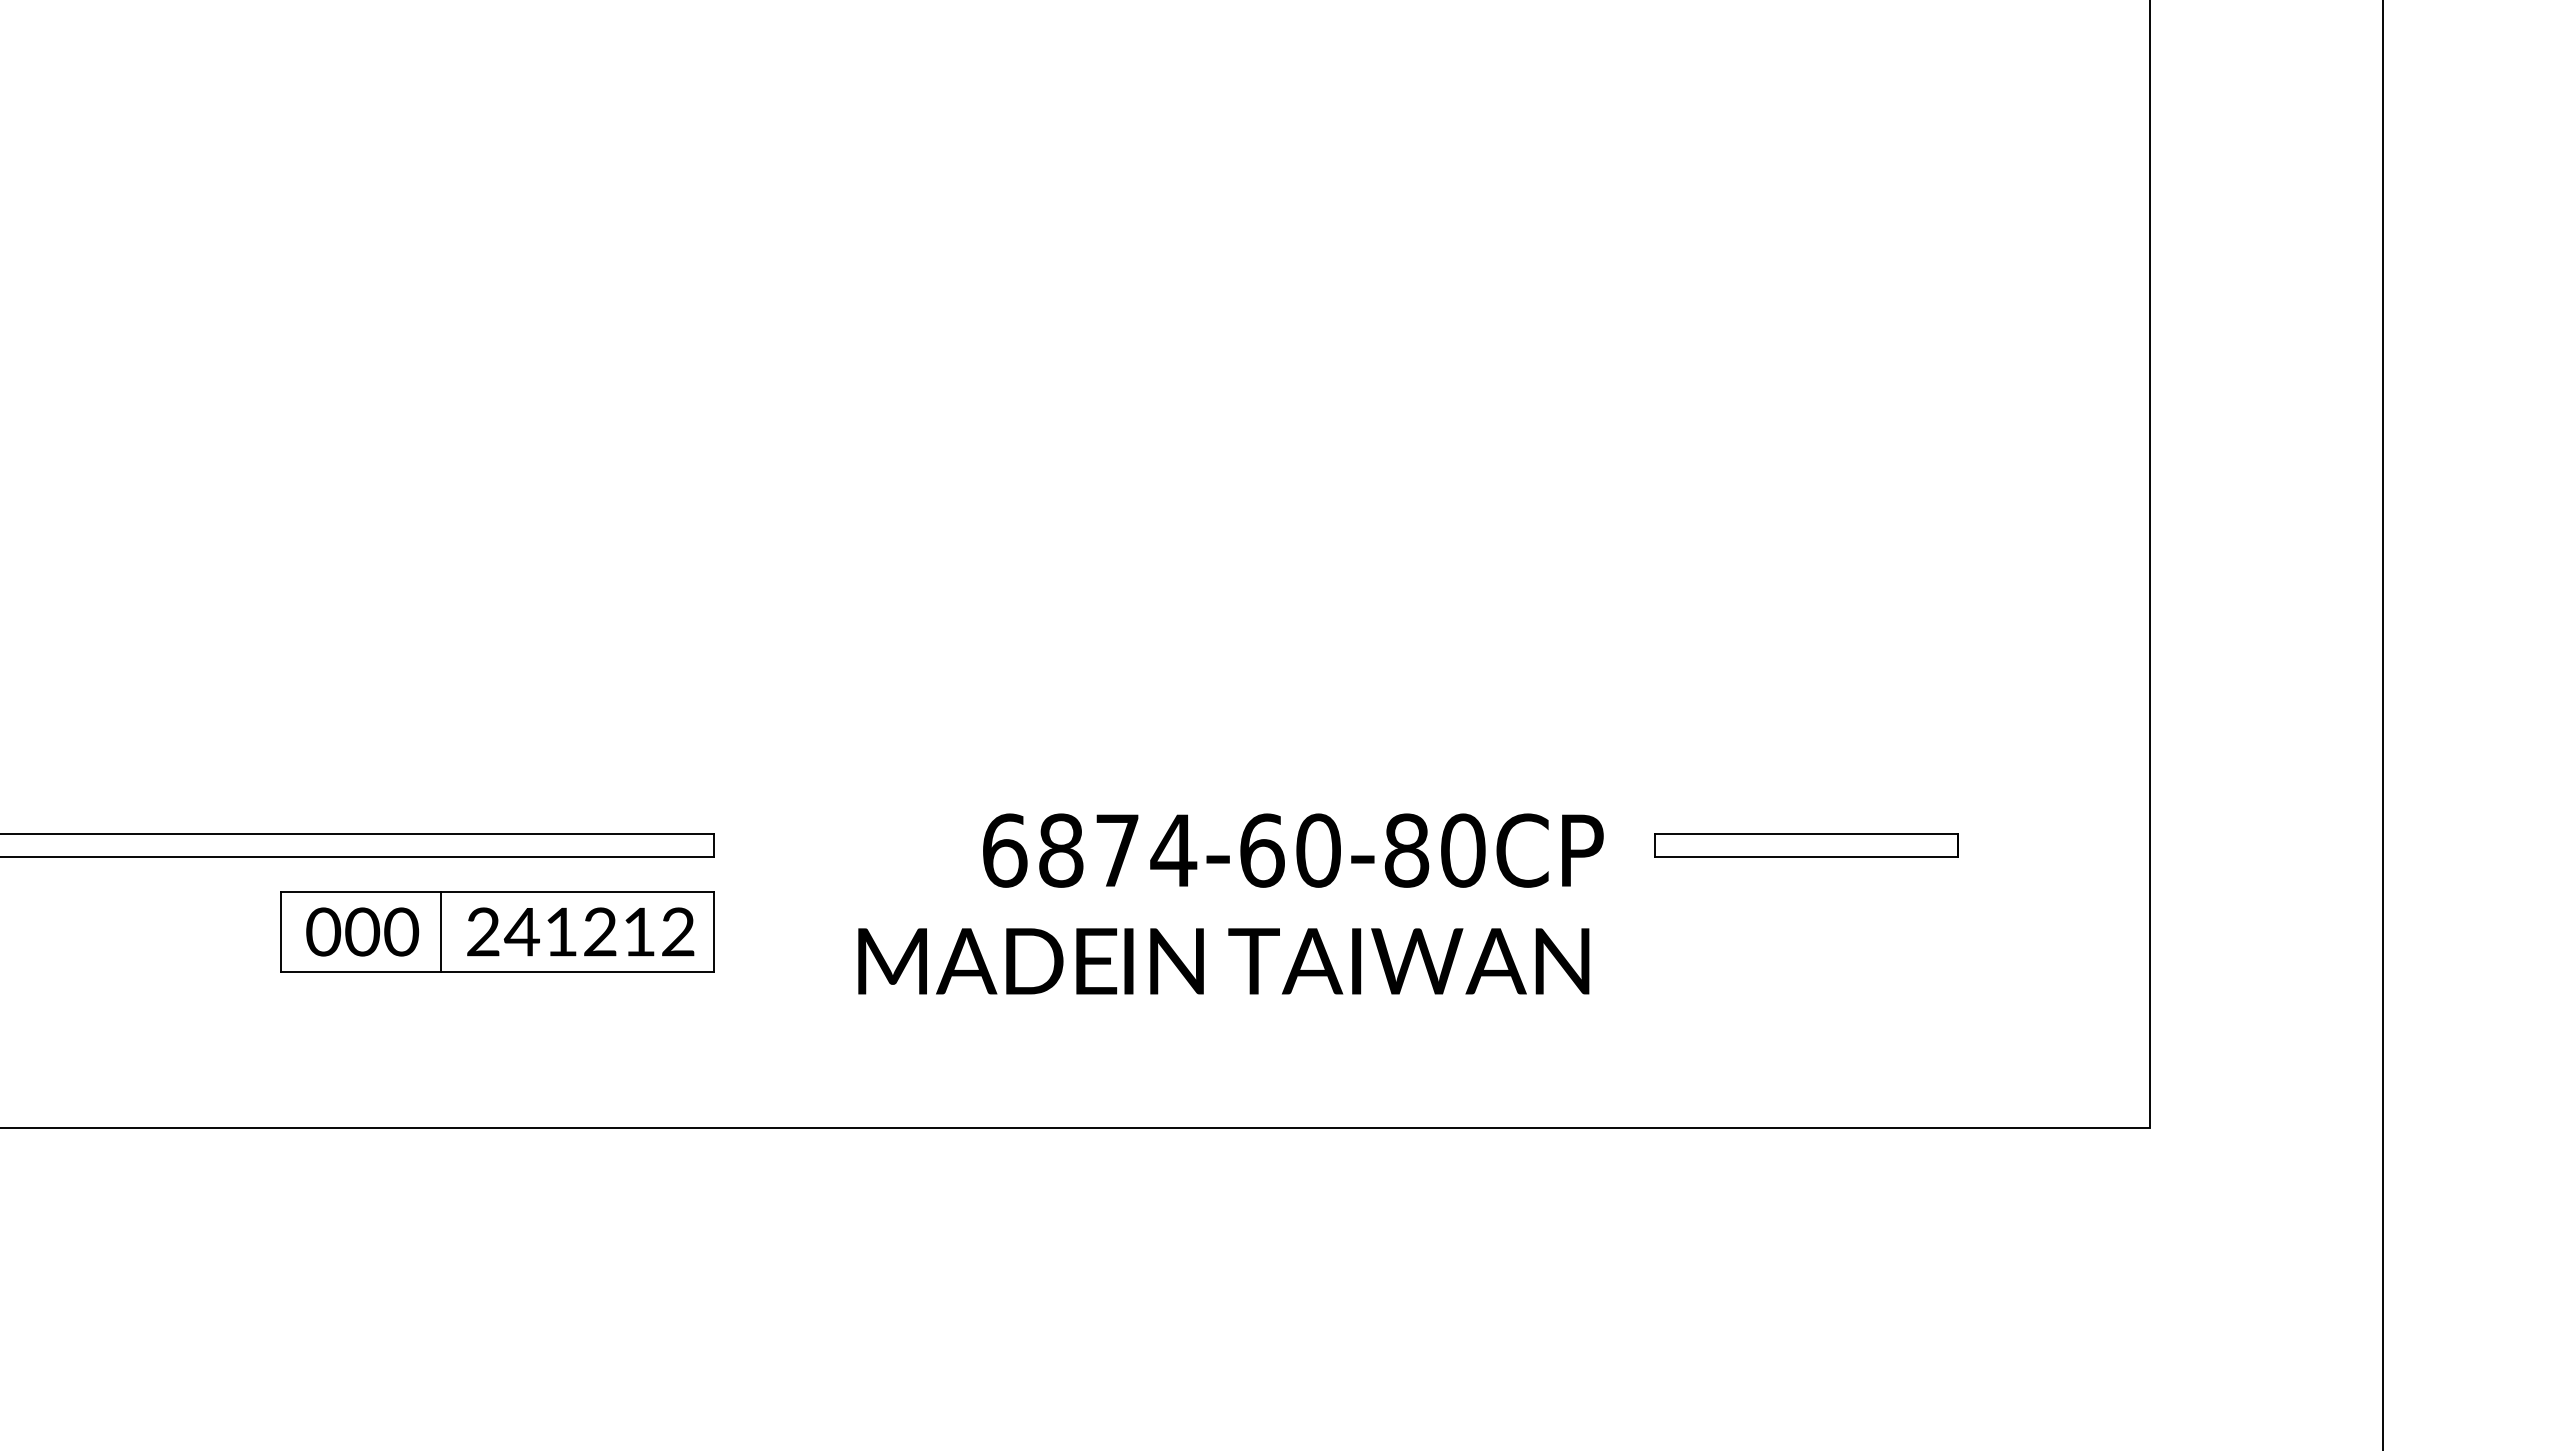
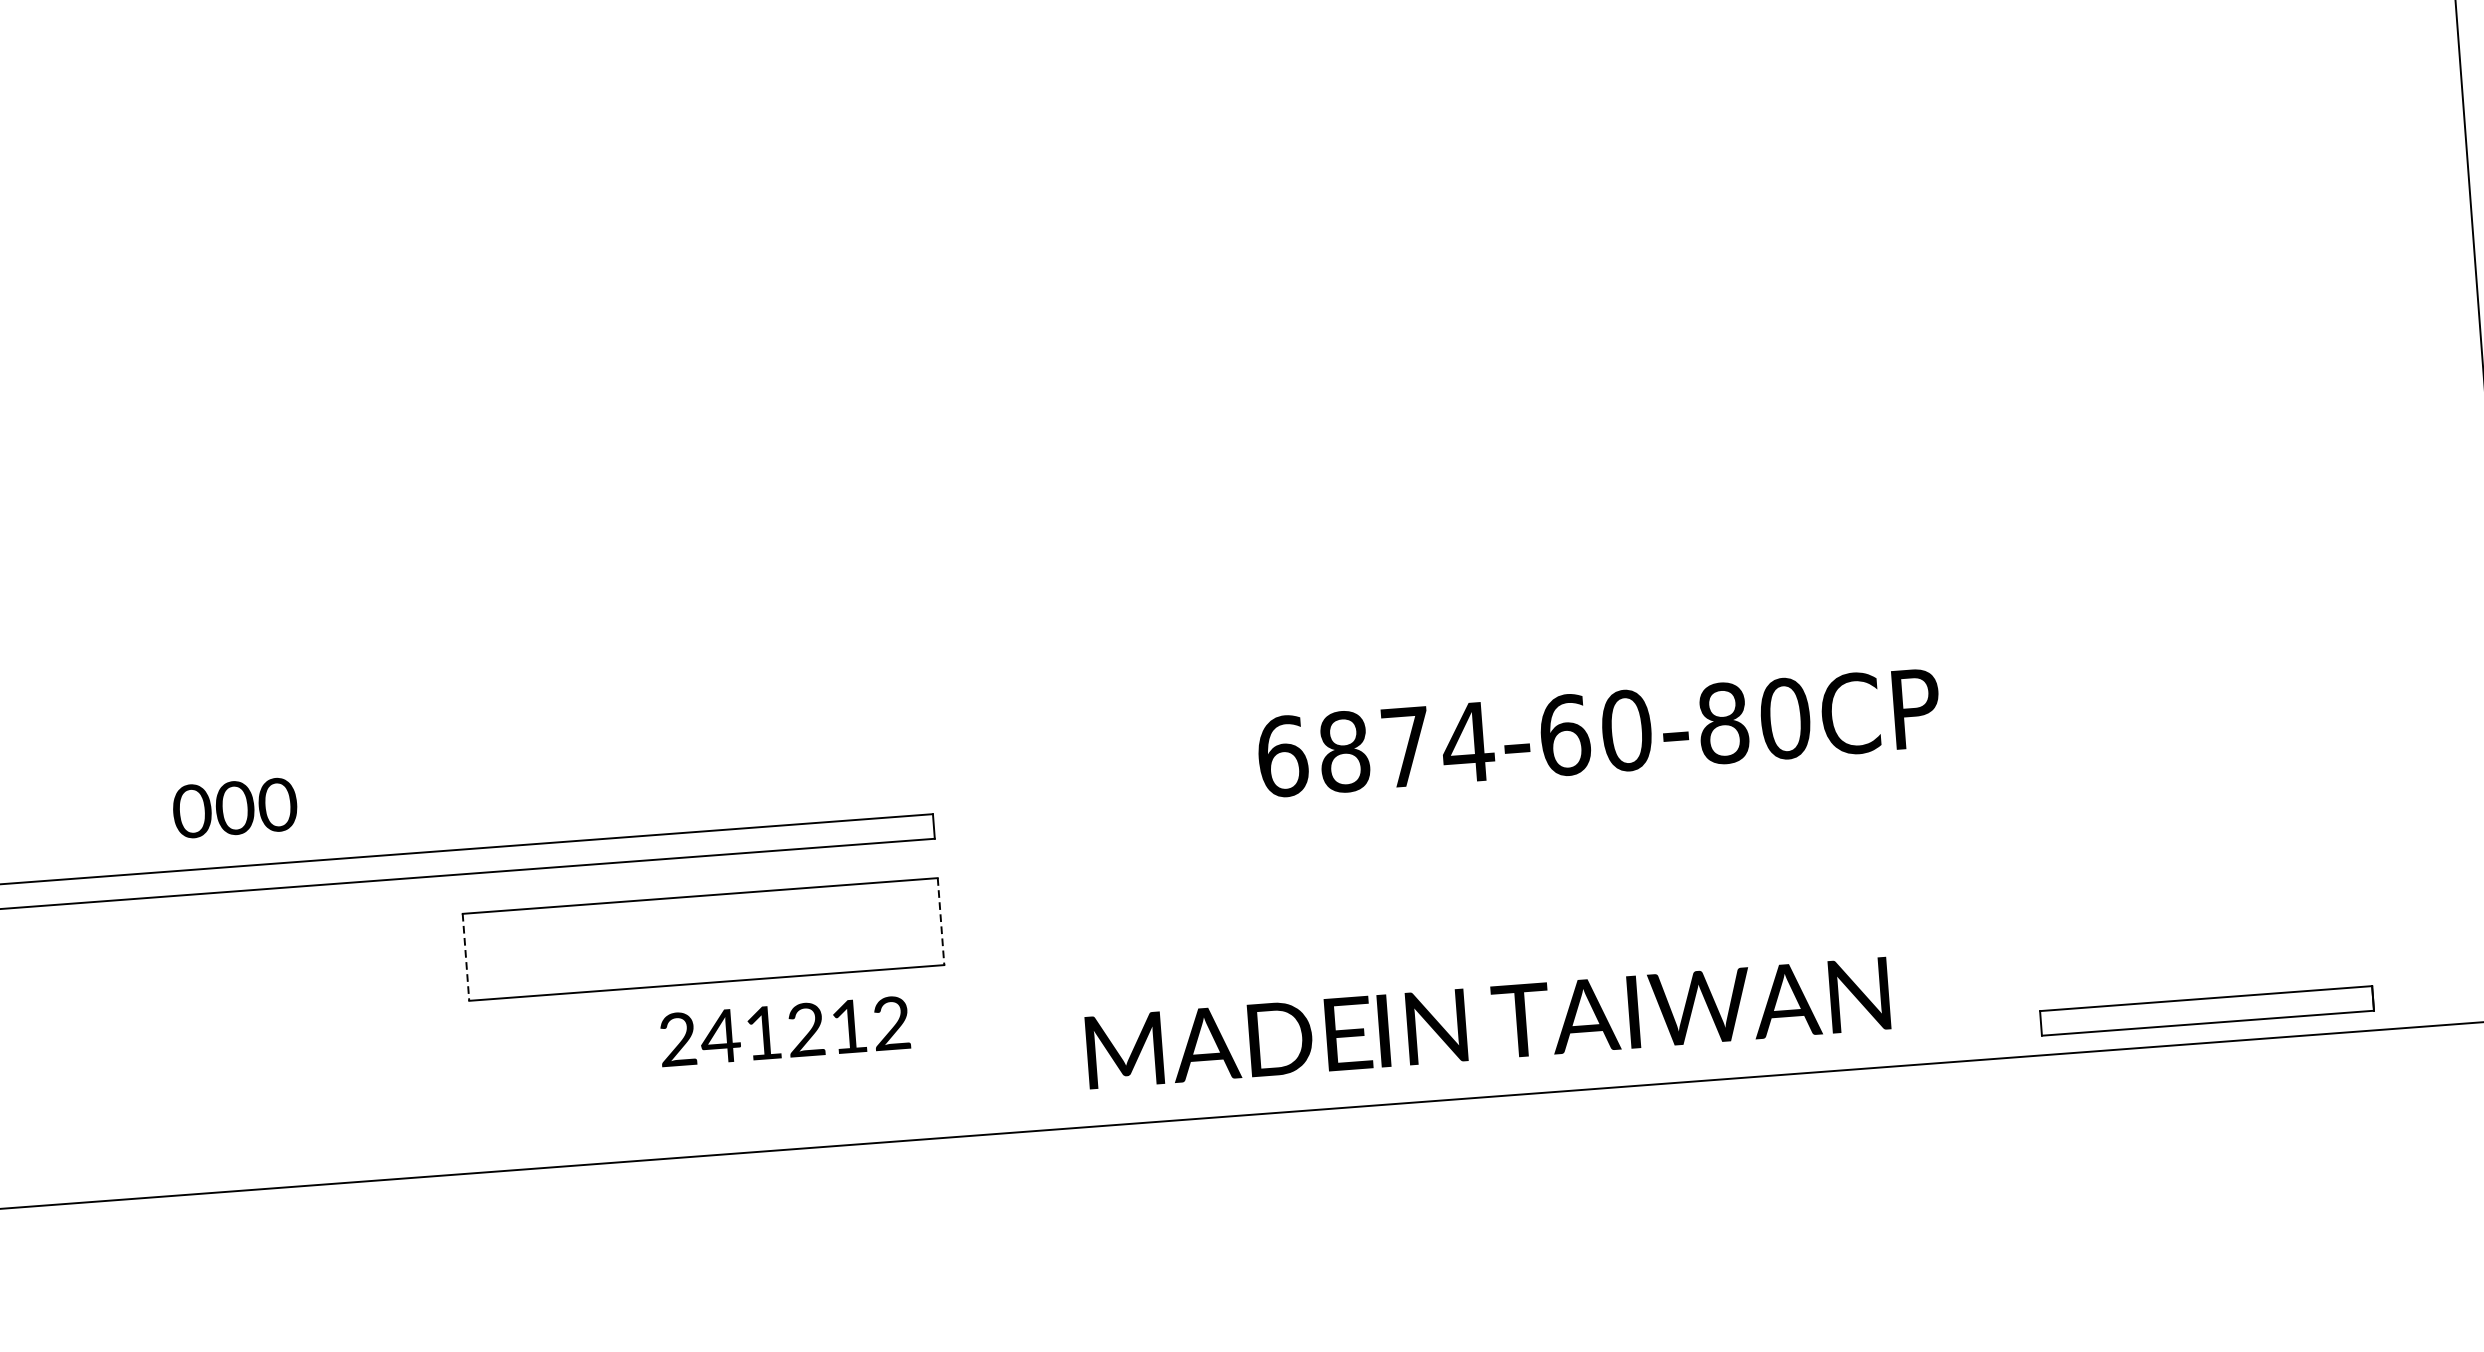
part: (1806, 845) -> (2206, 1011), moved
text: (1293, 850) -> (1599, 732), moved
text: (362, 931) -> (234, 807), moved
line: (441, 931) -> (642, 943), removed
text: (580, 931) -> (784, 1030), moved
line: (280, 932) -> (465, 957), solid -> dashed
line: (713, 932) -> (940, 922), solid -> dashed
text: (1223, 961) -> (1487, 1023), moved

